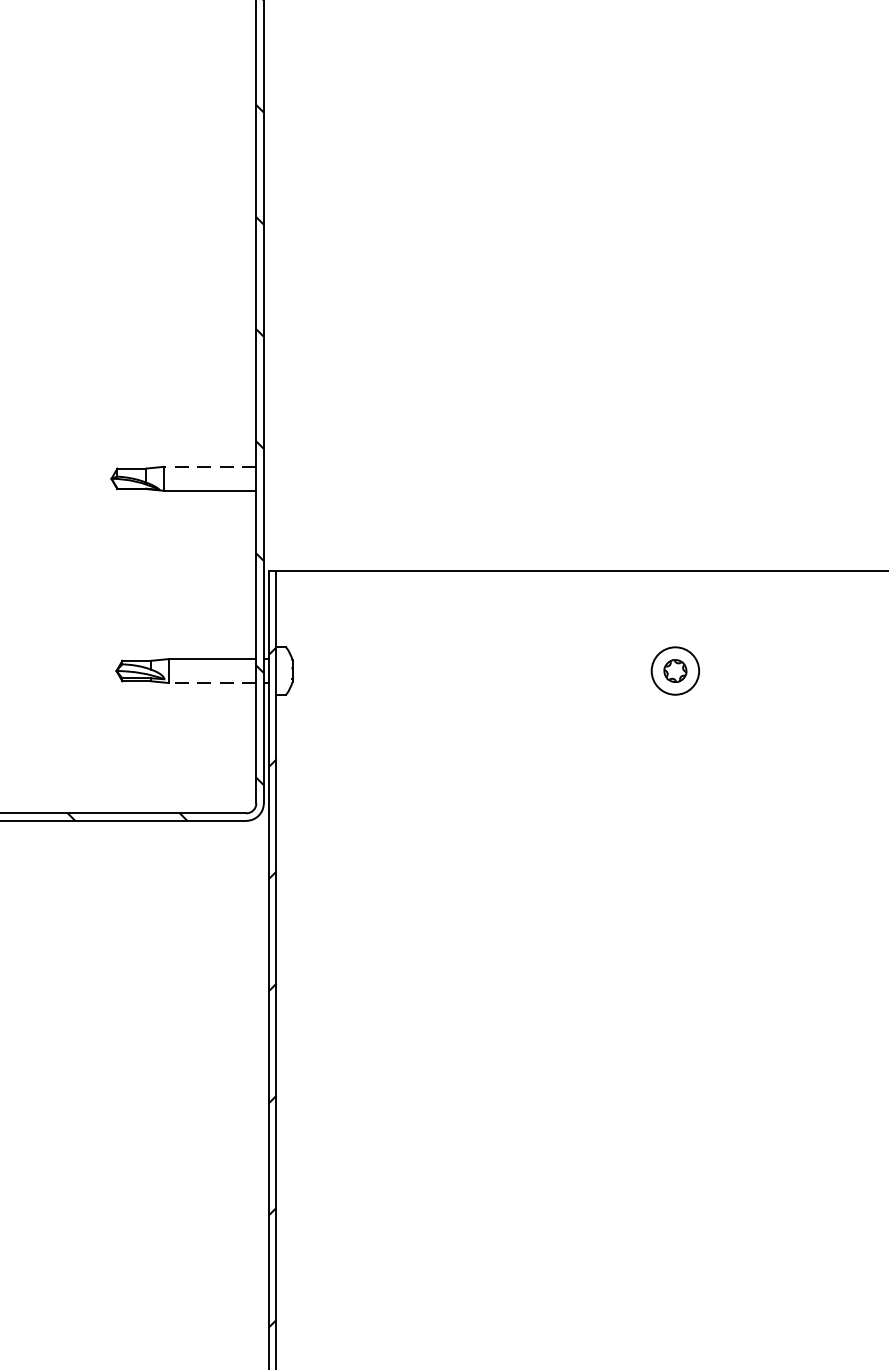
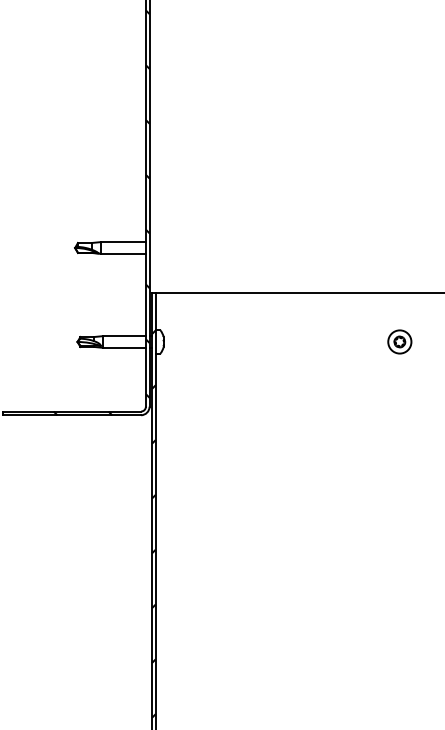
line: (210, 467) -> (123, 242), dashed -> solid
part: (674, 670) -> (399, 341), moved
line: (212, 682) -> (124, 347), dashed -> solid

